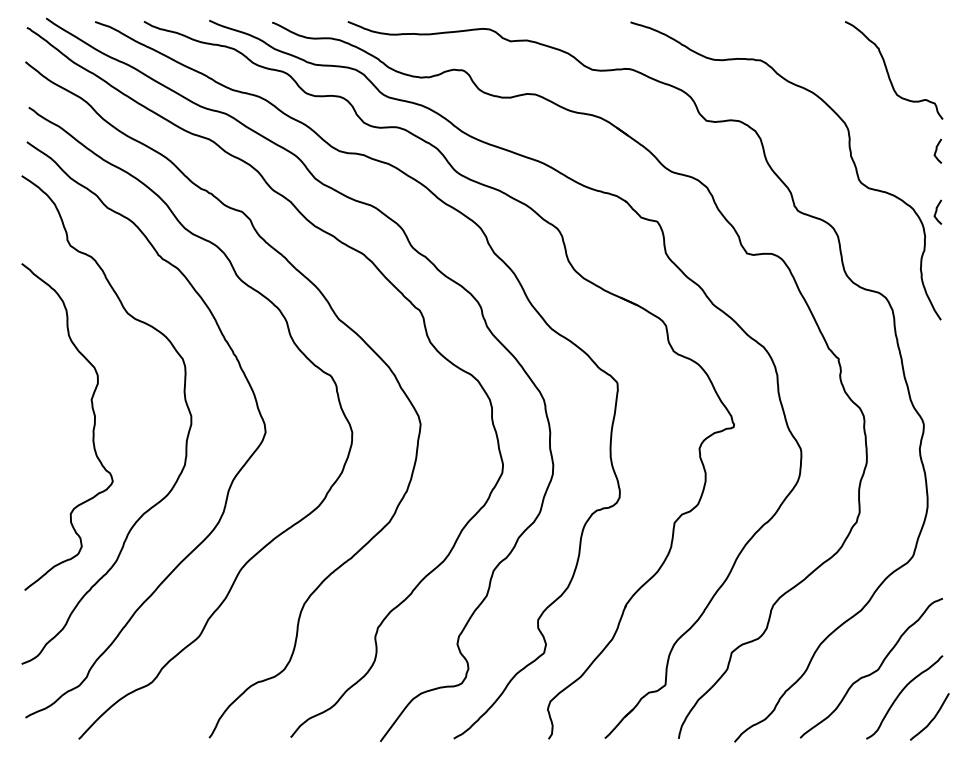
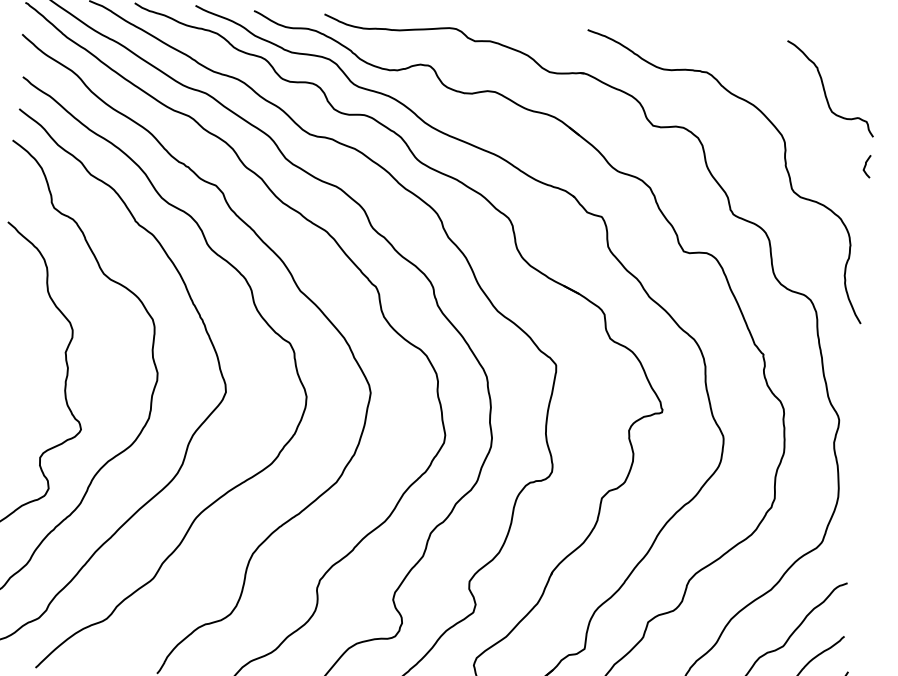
curve: (937, 211) -> (863, 222), removed

